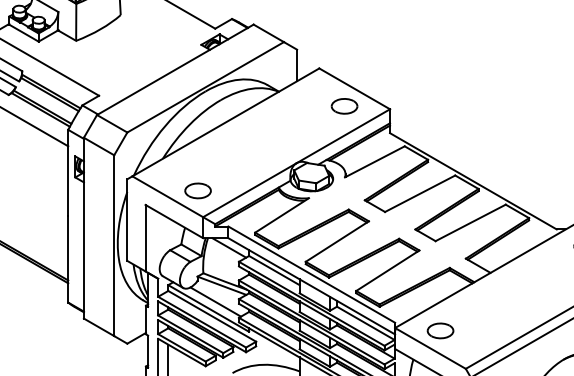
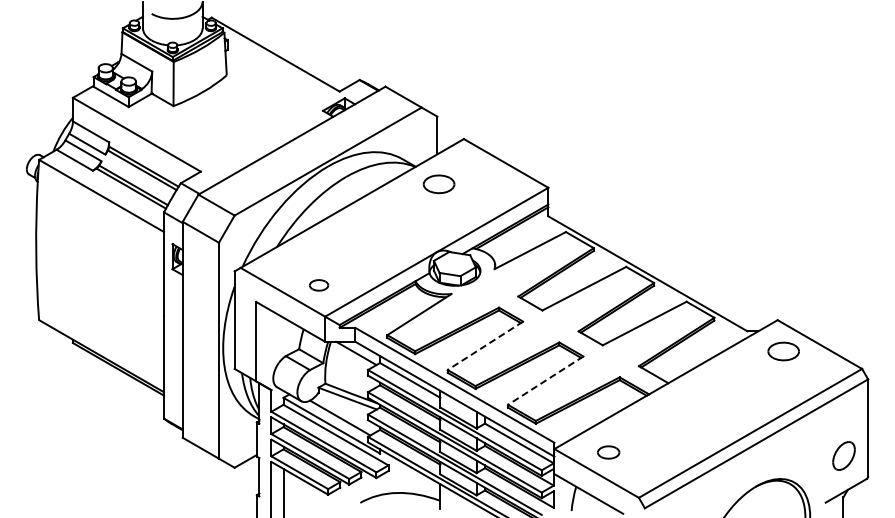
part: (344, 106) -> (438, 184), moved
part: (197, 191) -> (318, 285), size x0.6
line: (337, 241) -> (485, 345), solid -> dashed
line: (387, 270) -> (545, 380), solid -> dashed
part: (440, 330) -> (608, 452), size x0.7

